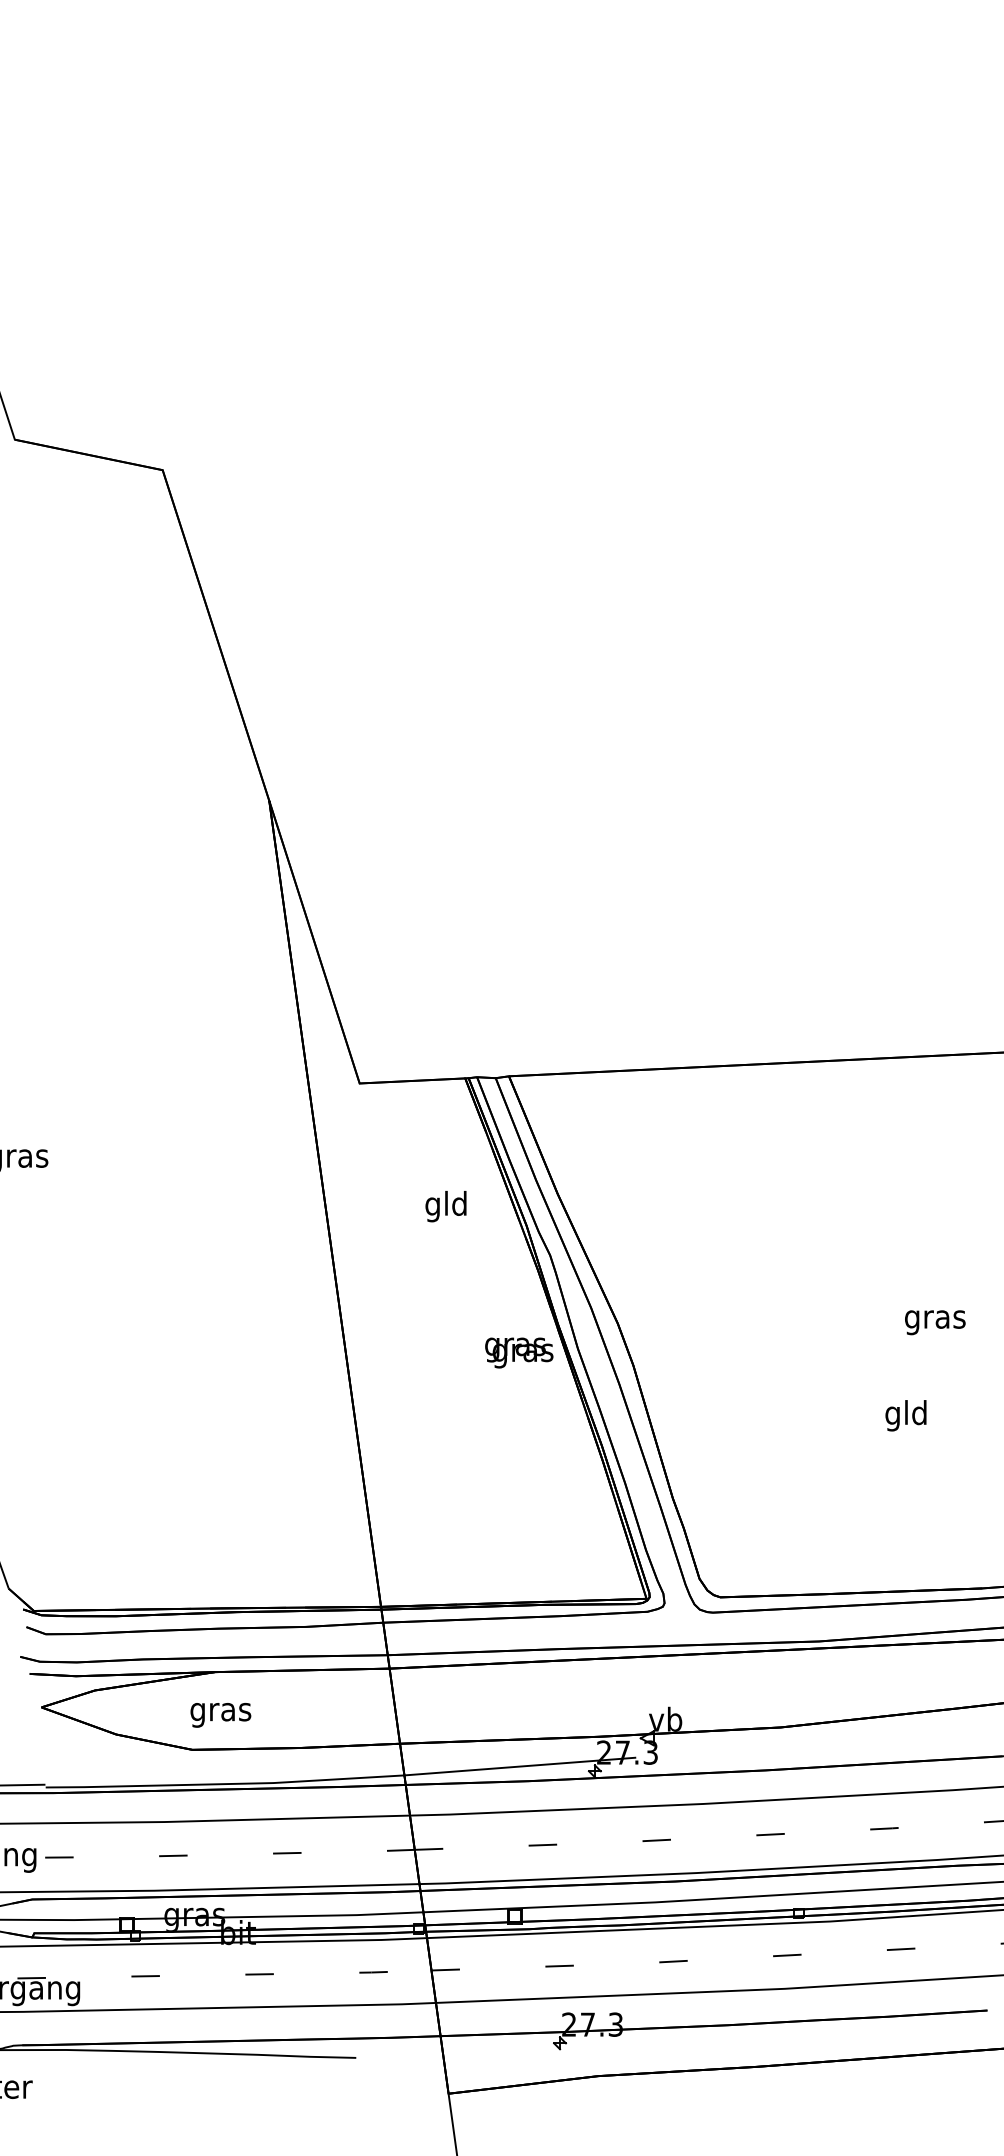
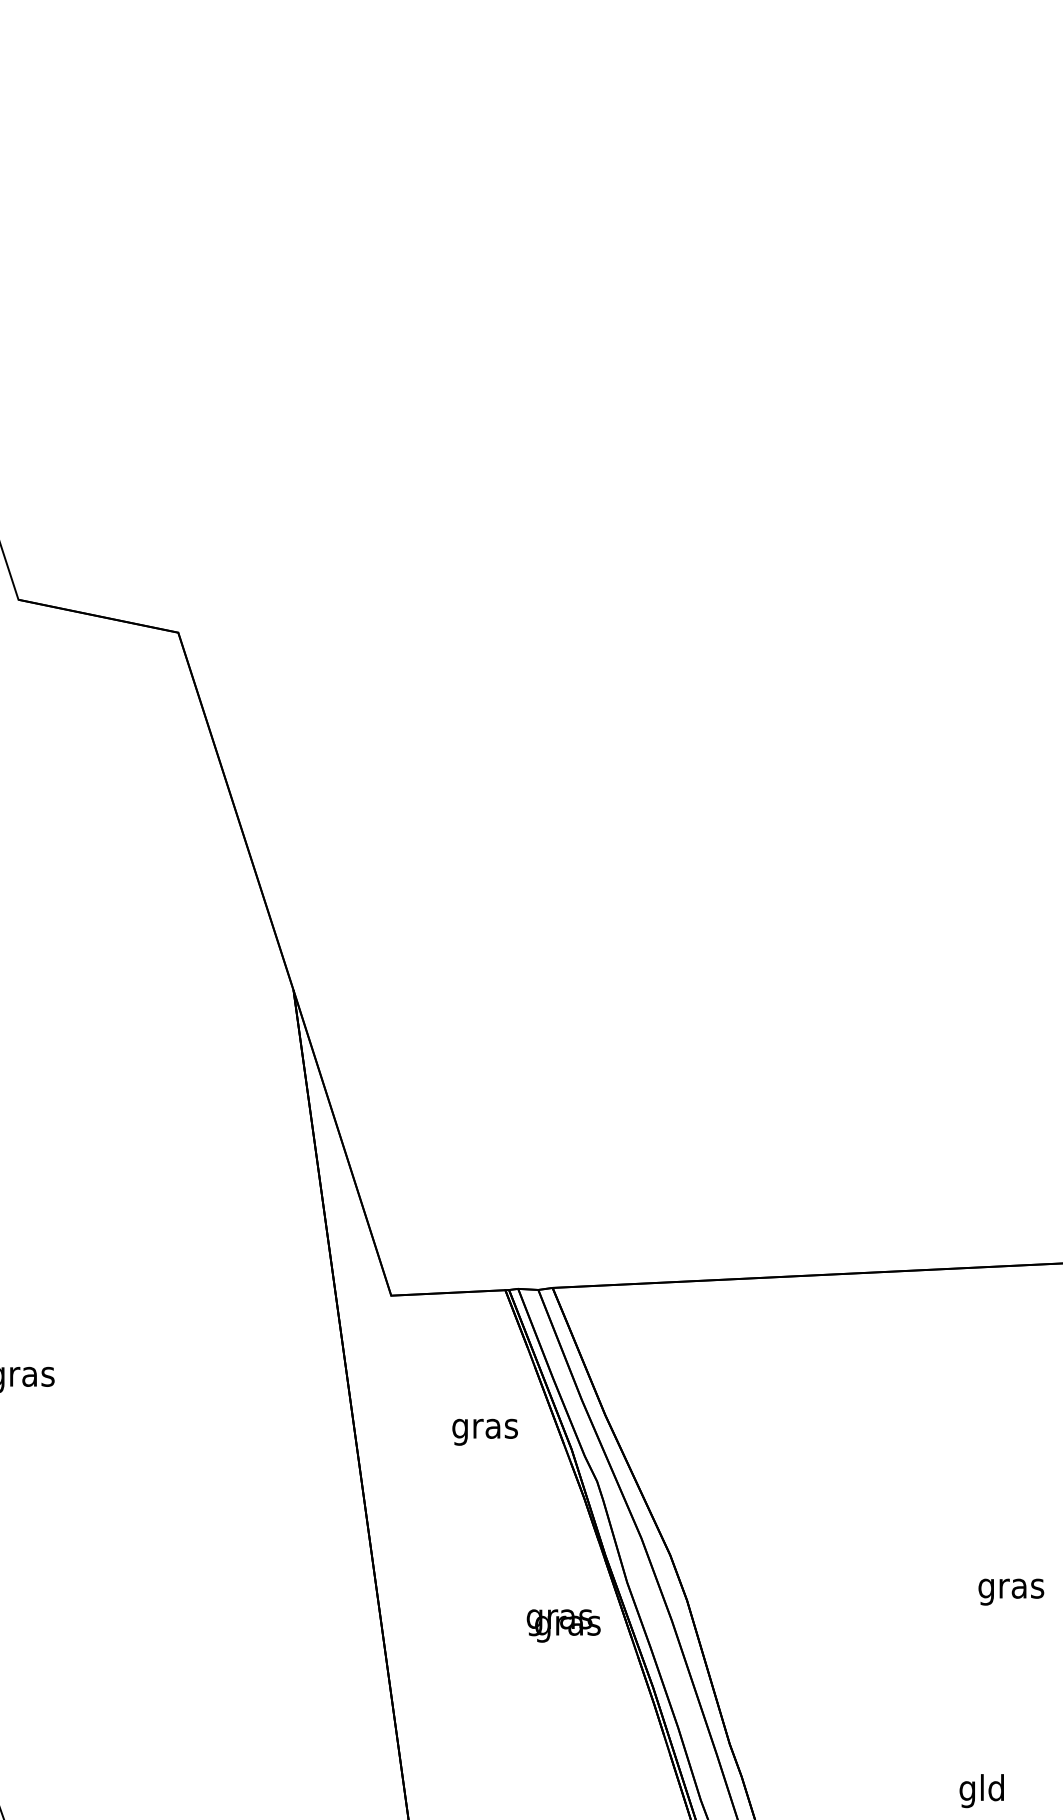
text: (446, 1206) -> (485, 1428), gld -> gras
text: (935, 1322) -> (1011, 1591), moved
text: (519, 1352) -> (564, 1625), moved
text: (905, 1415) -> (981, 1790), moved

